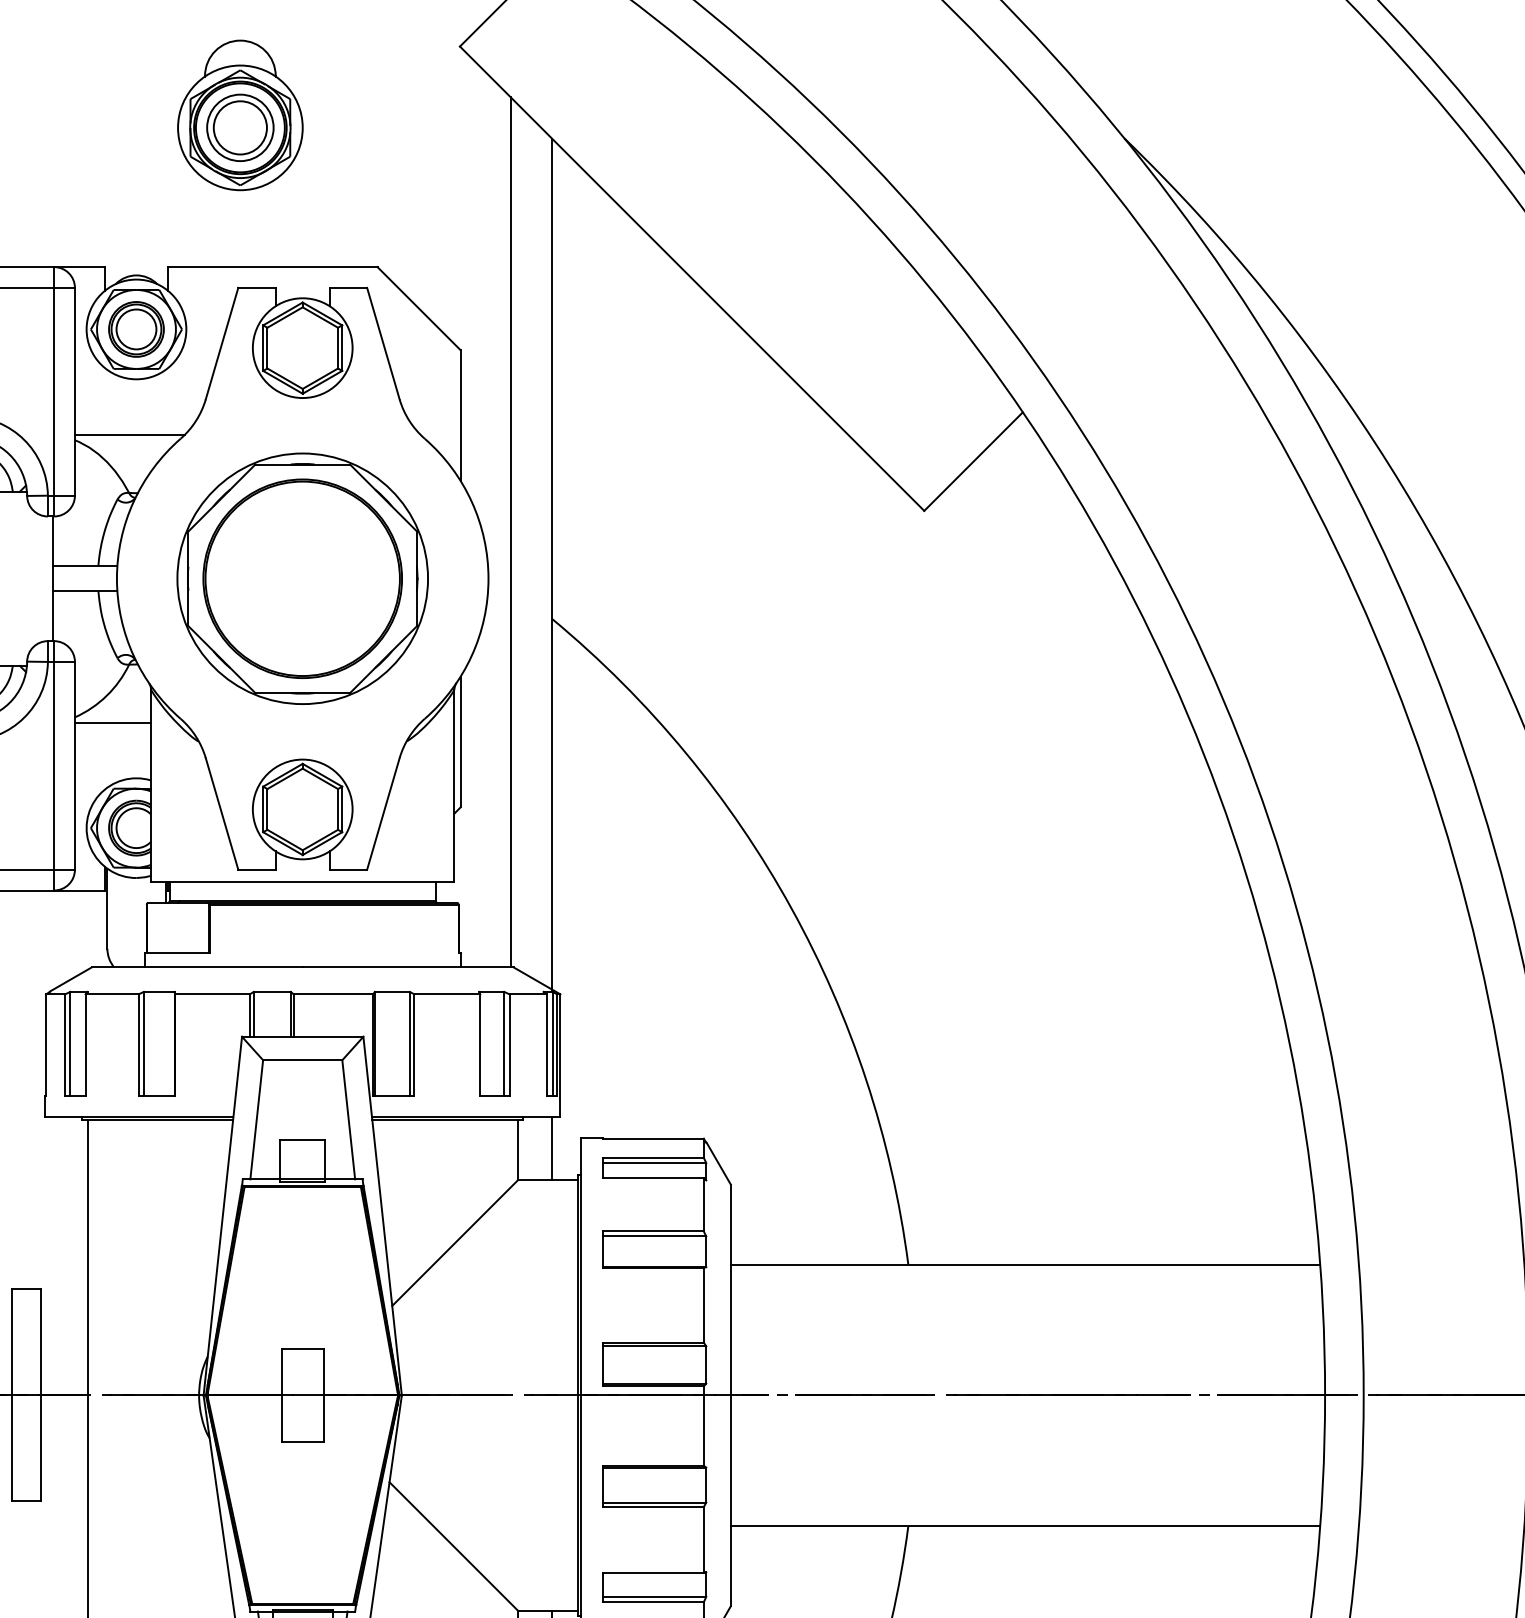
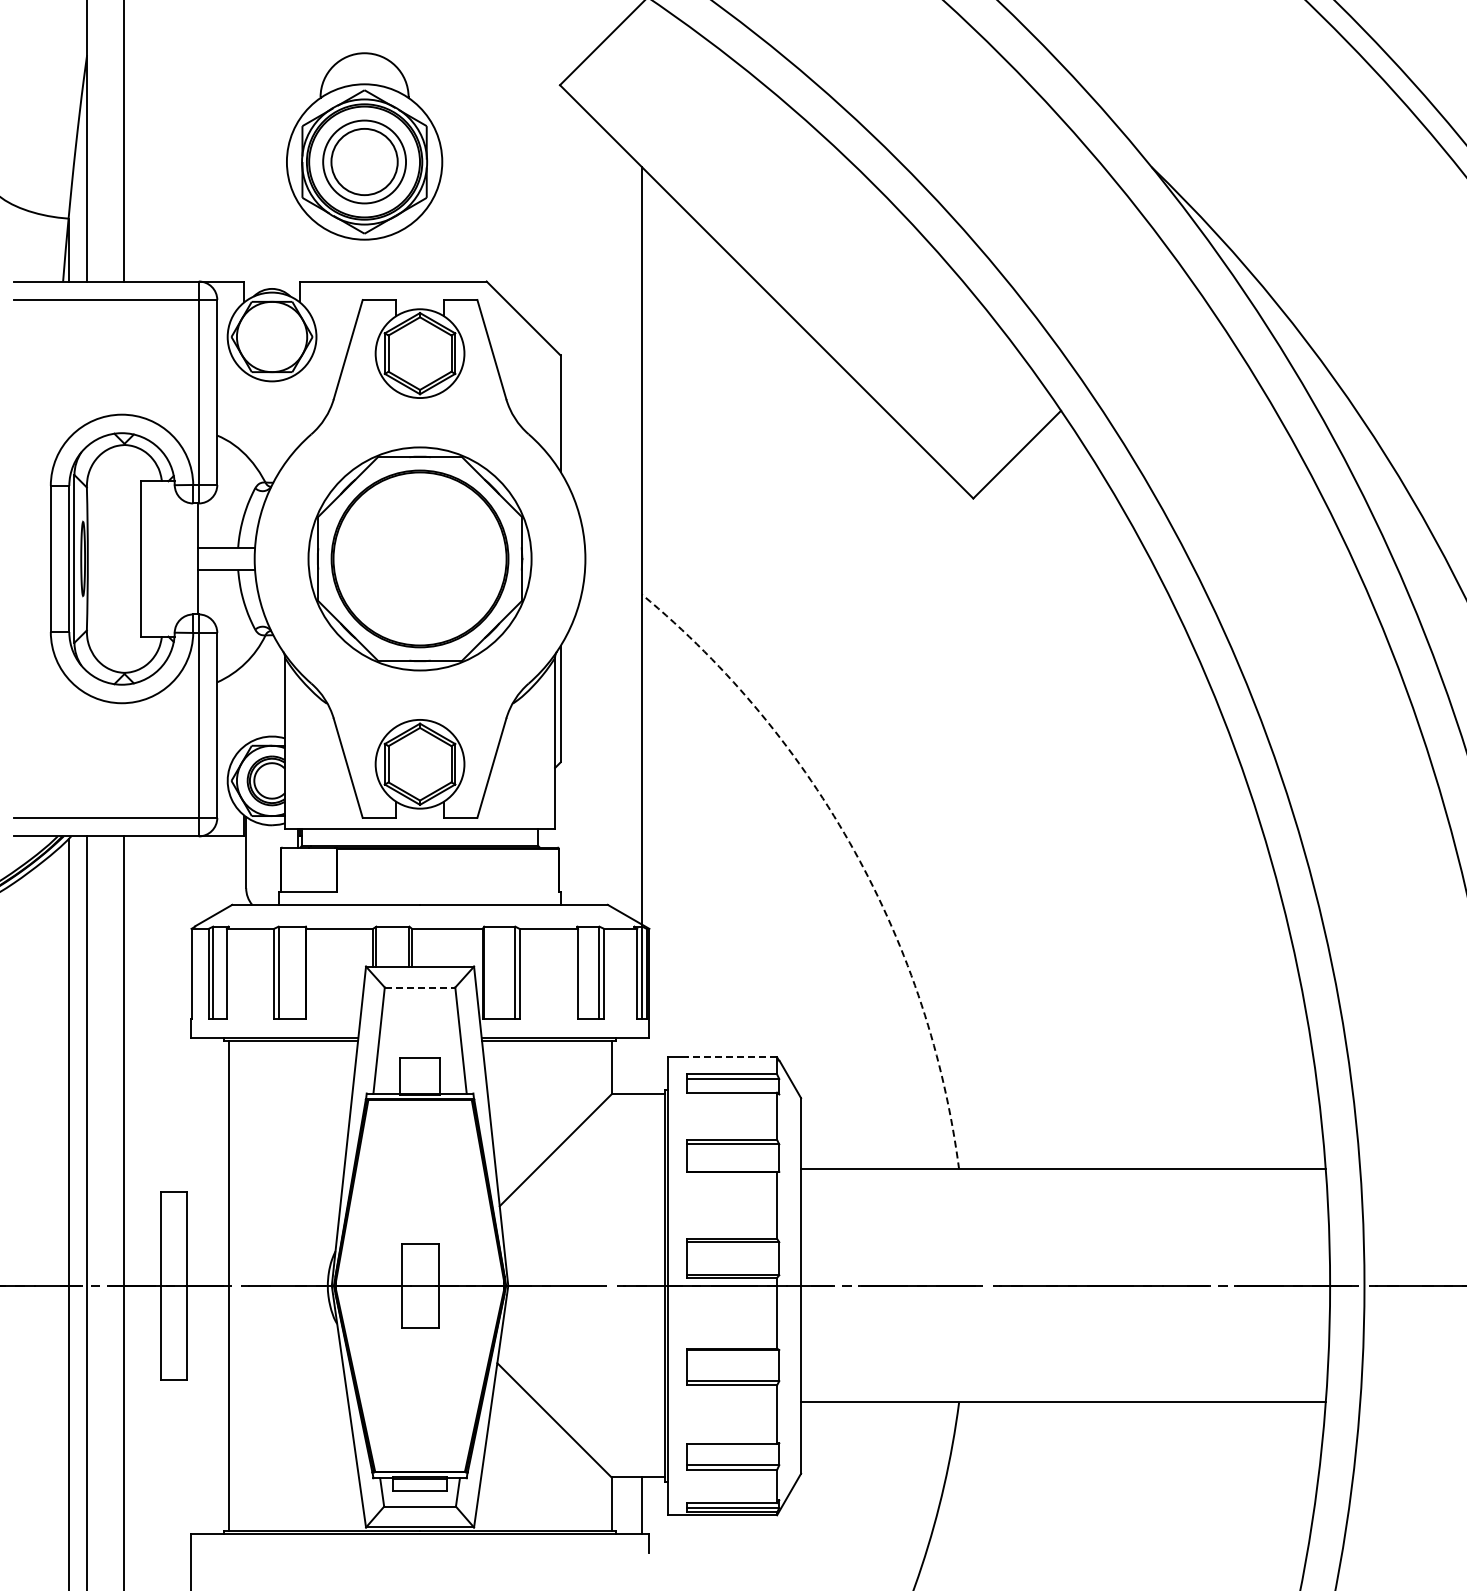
part: (240, 115) -> (364, 146), size x1.4
part: (135, 328) -> (271, 336), removed
line: (130, 434) -> (266, 430), removed
line: (511, 532) -> (605, 517), removed
line: (113, 722) -> (251, 686), removed
arc: (790, 908) -> (854, 852), solid -> dashed
line: (303, 1060) -> (420, 987), solid -> dashed
line: (652, 1138) -> (731, 1057), solid -> dashed
line: (552, 1148) -> (642, 1066), removed

